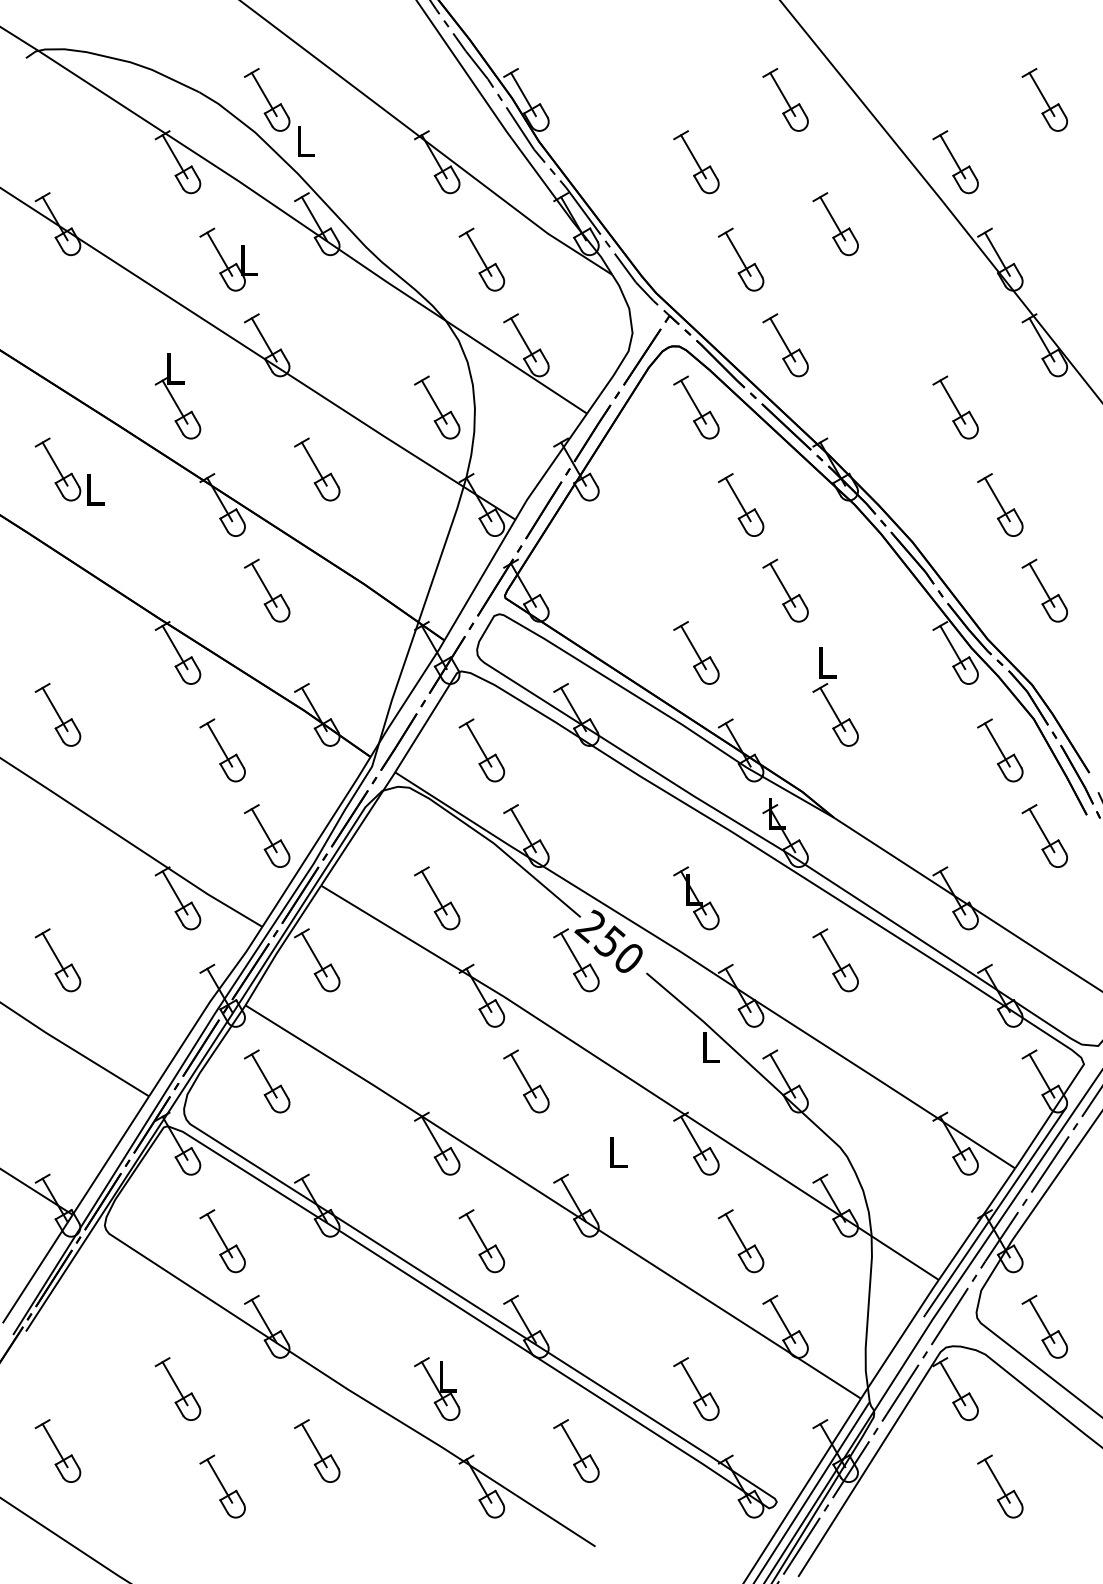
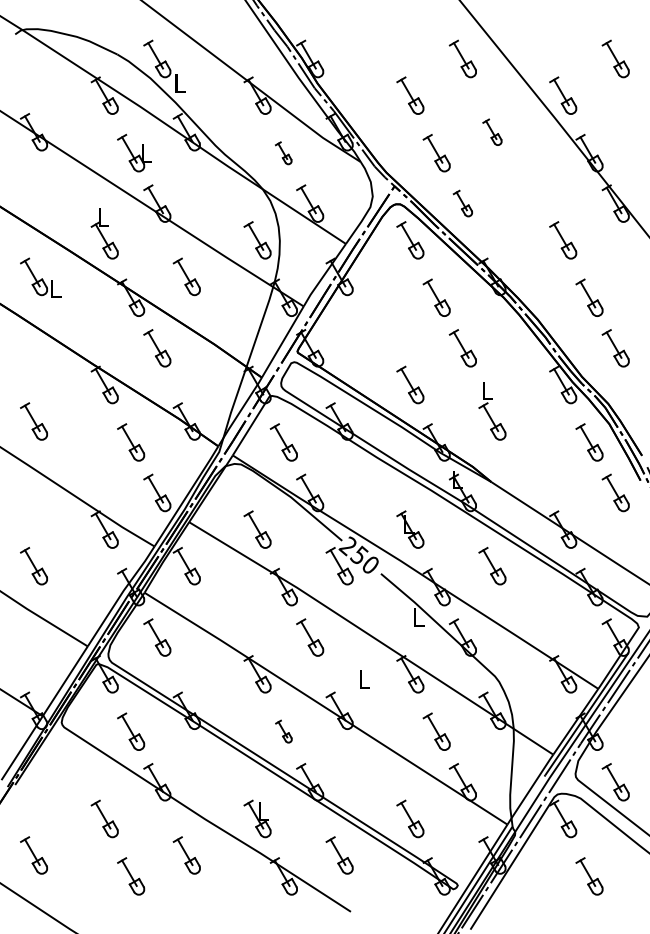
part: (835, 224) -> (492, 132), size x0.7
part: (481, 260) -> (283, 153), size x0.6
part: (784, 344) -> (462, 203), size x0.7
part: (481, 1240) -> (283, 731), size x0.6

